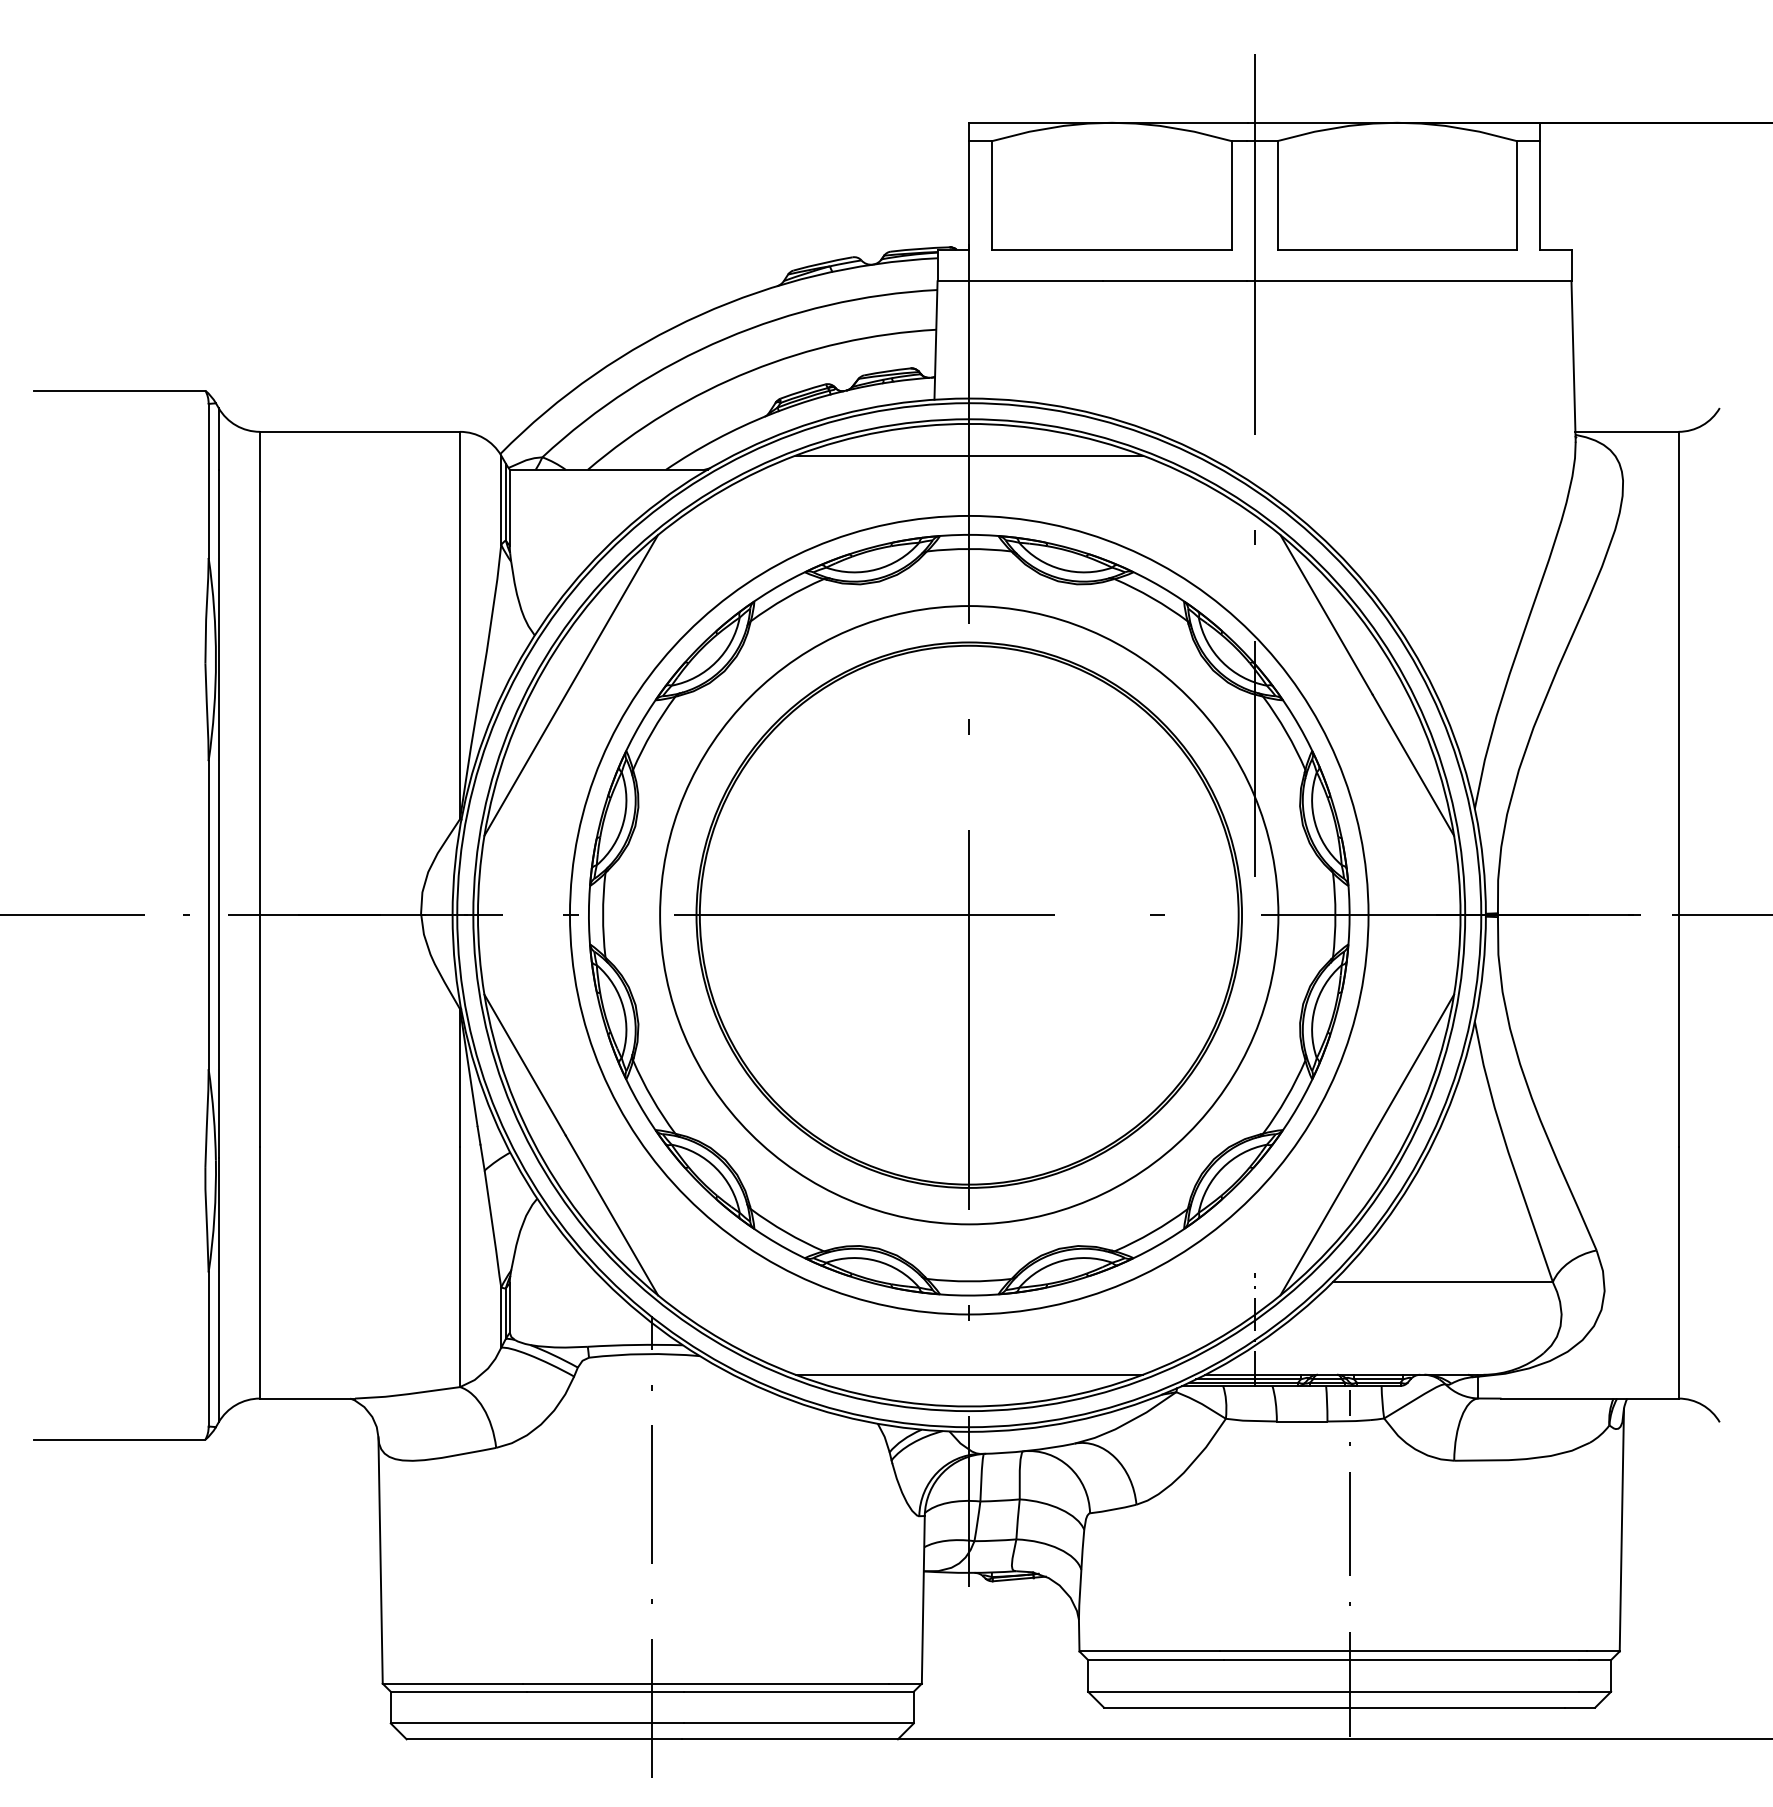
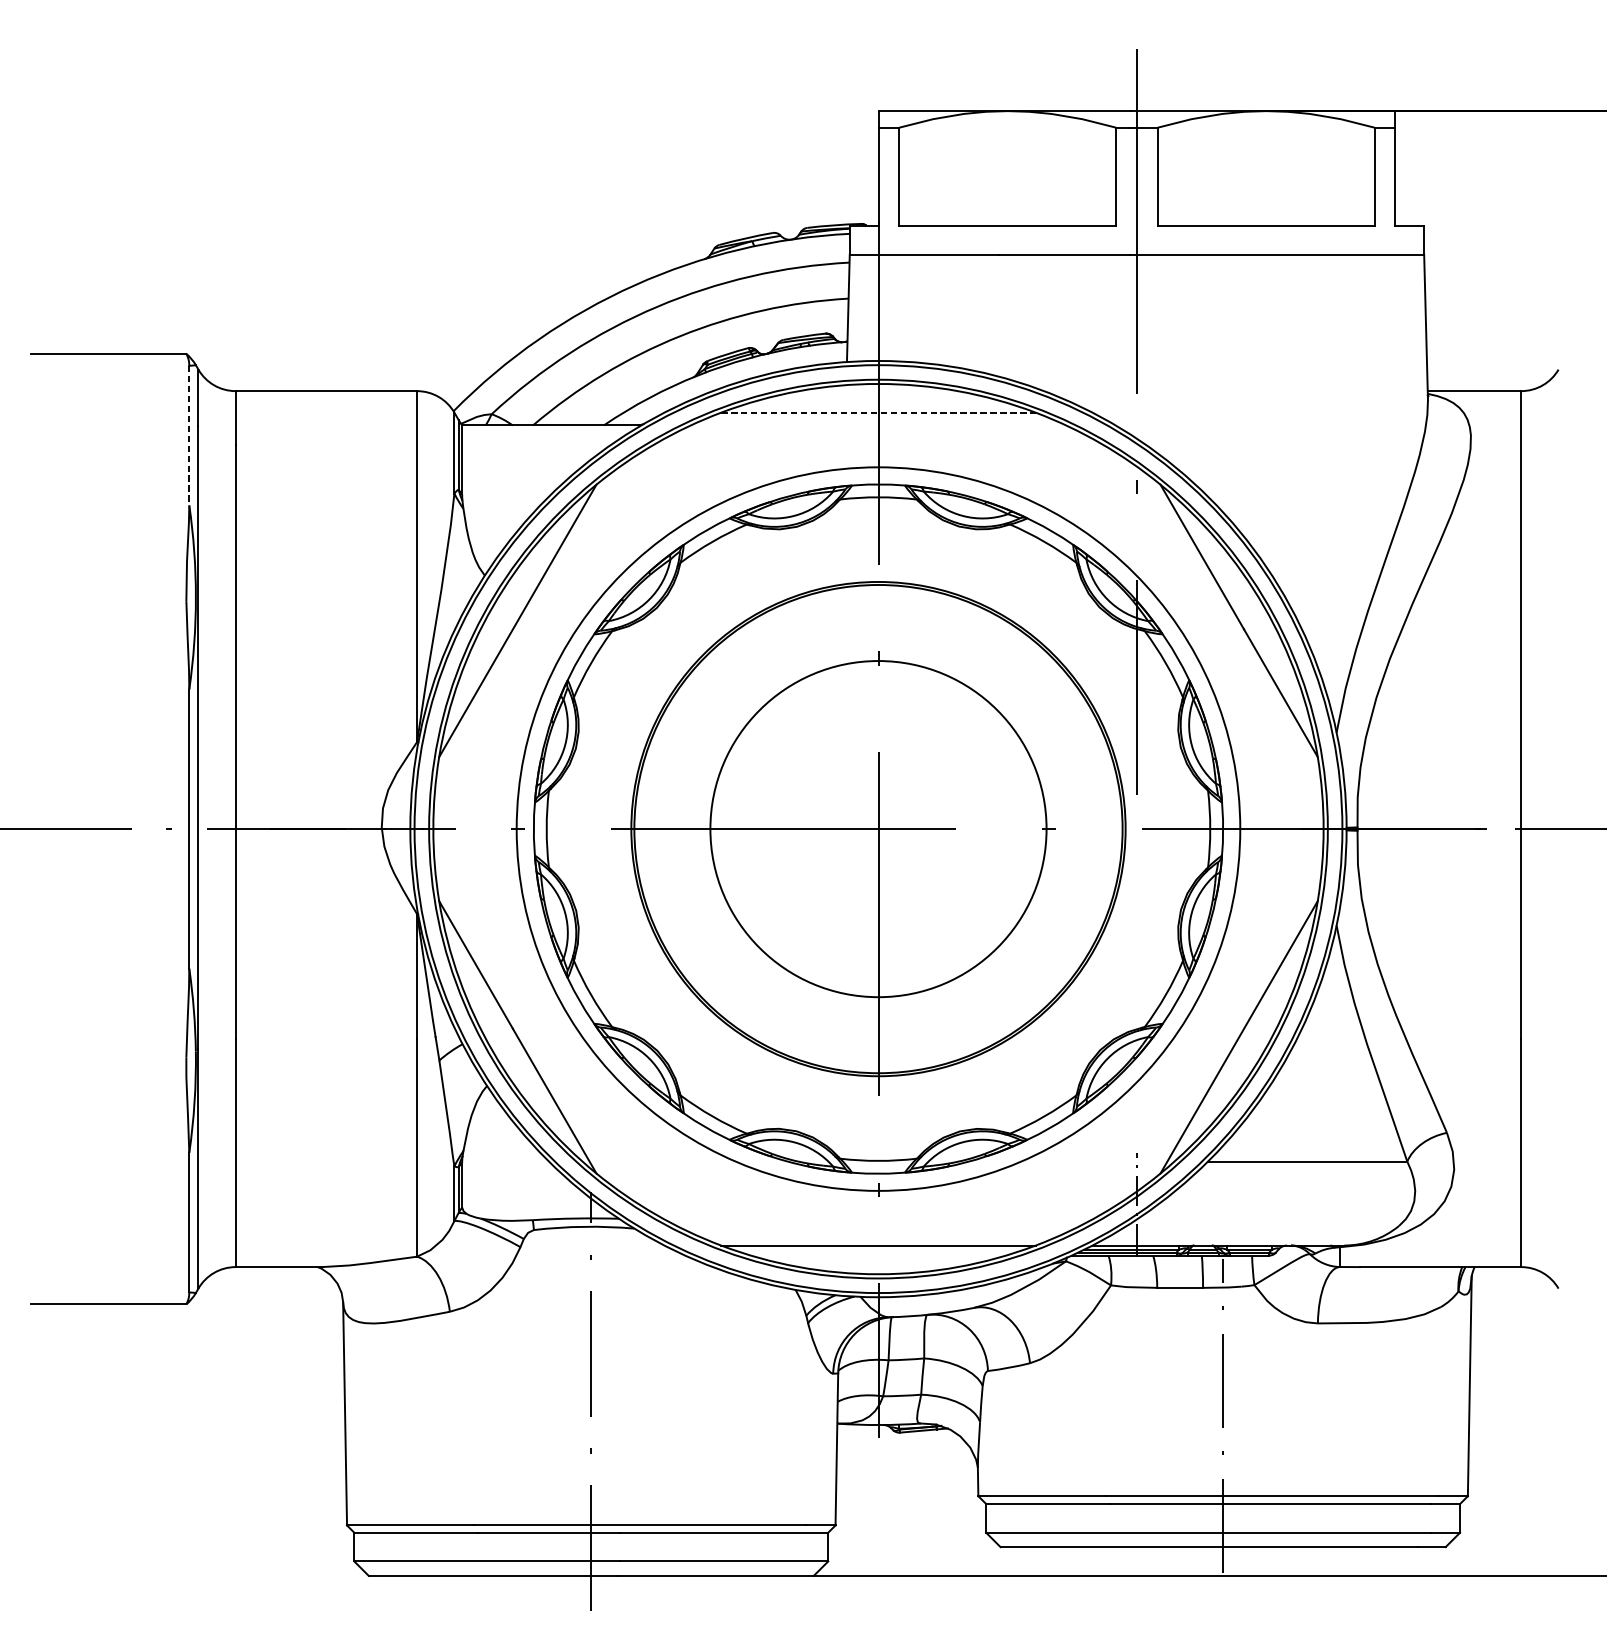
line: (969, 455) -> (878, 412), solid -> dashed
line: (208, 481) -> (189, 436), solid -> dashed
circle: (969, 915) -> (878, 829), size x0.6

